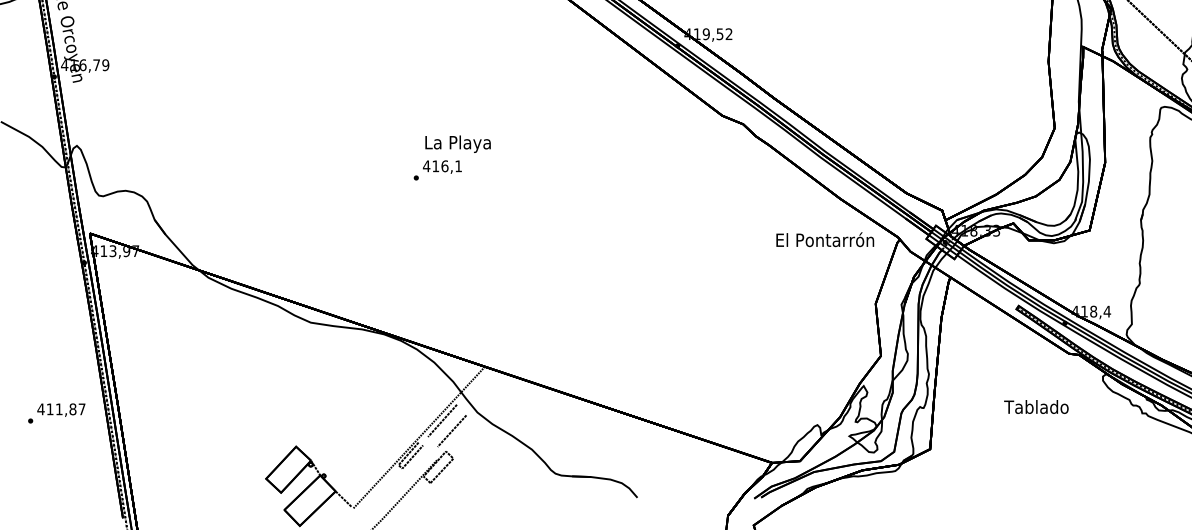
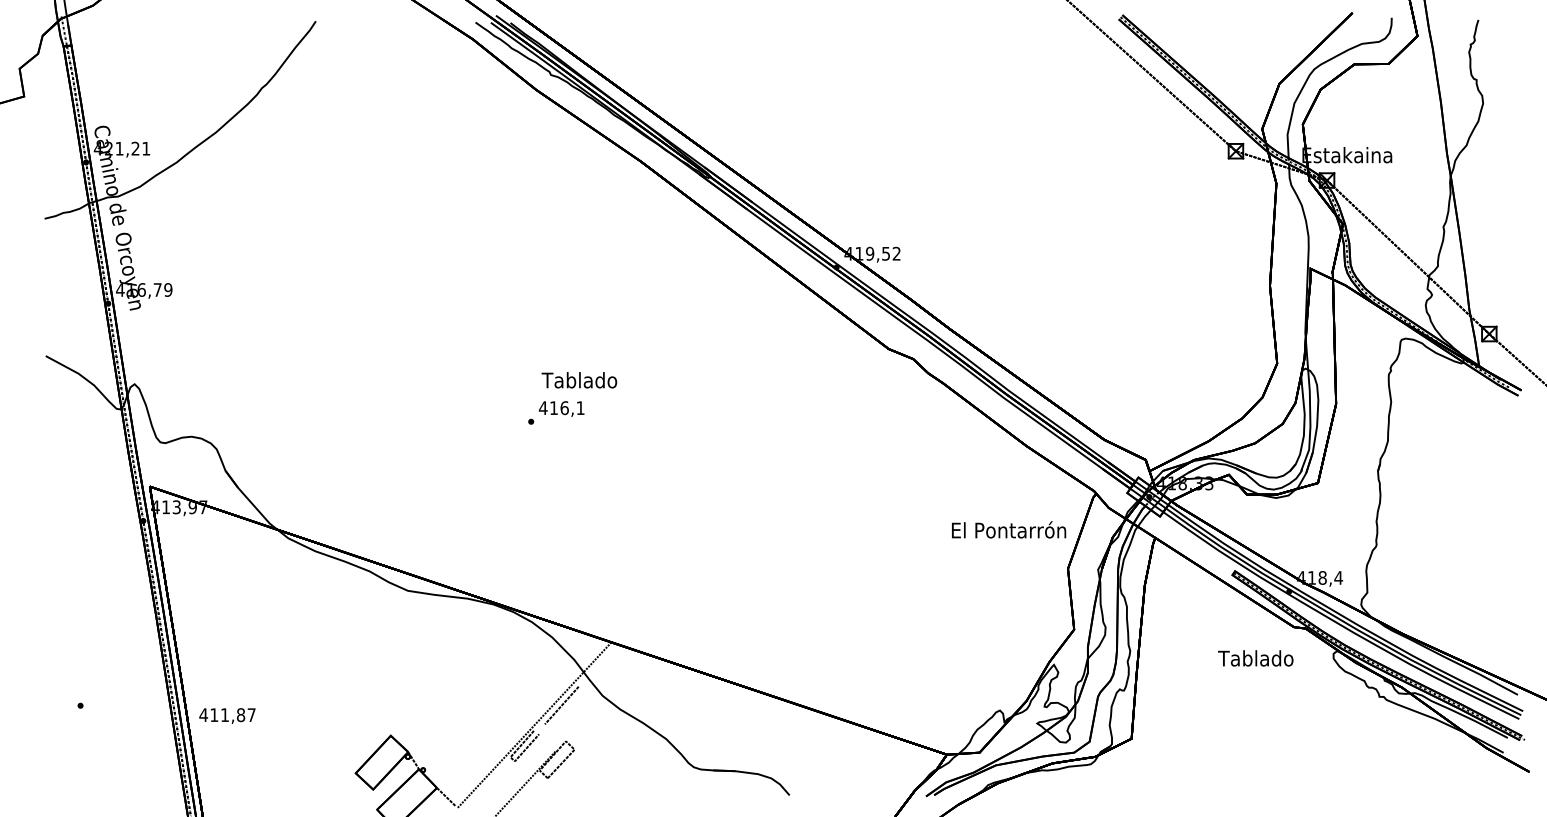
text: (457, 144) -> (579, 382), La Playa -> Tablado
text: (825, 239) -> (1009, 529), moved
text: (1036, 407) -> (1255, 658), moved
text: (61, 409) -> (227, 715), moved
line: (451, 431) -> (572, 717), removed

